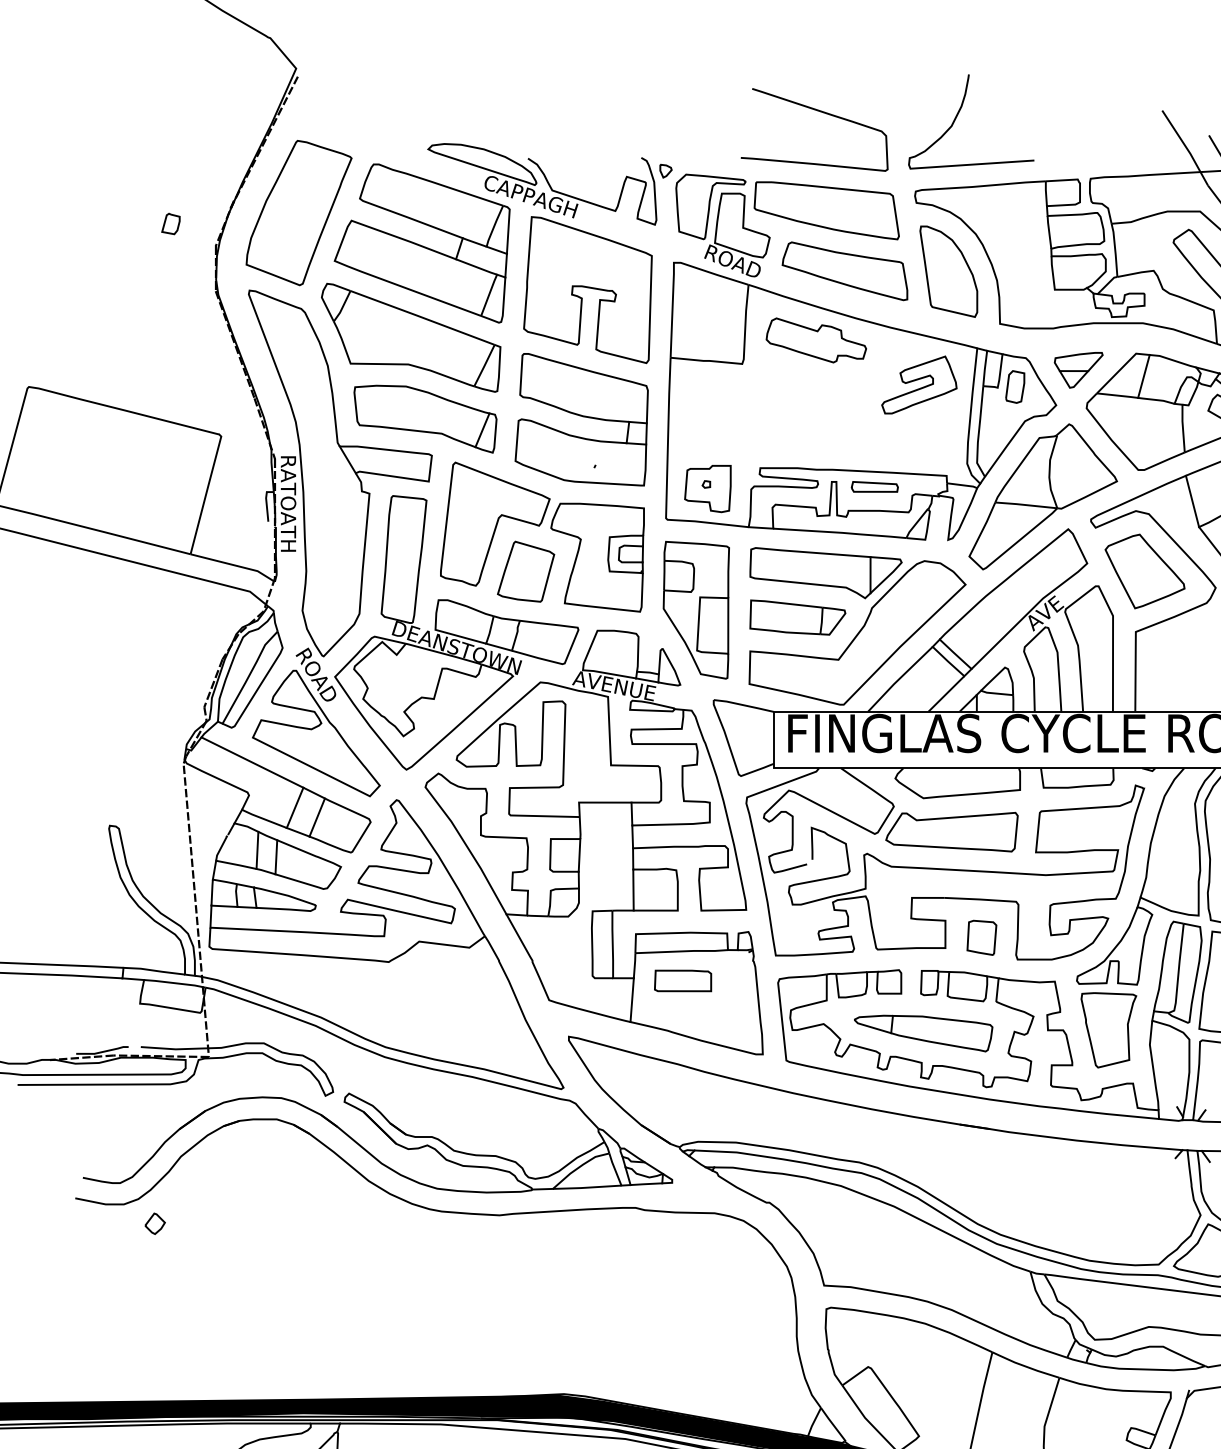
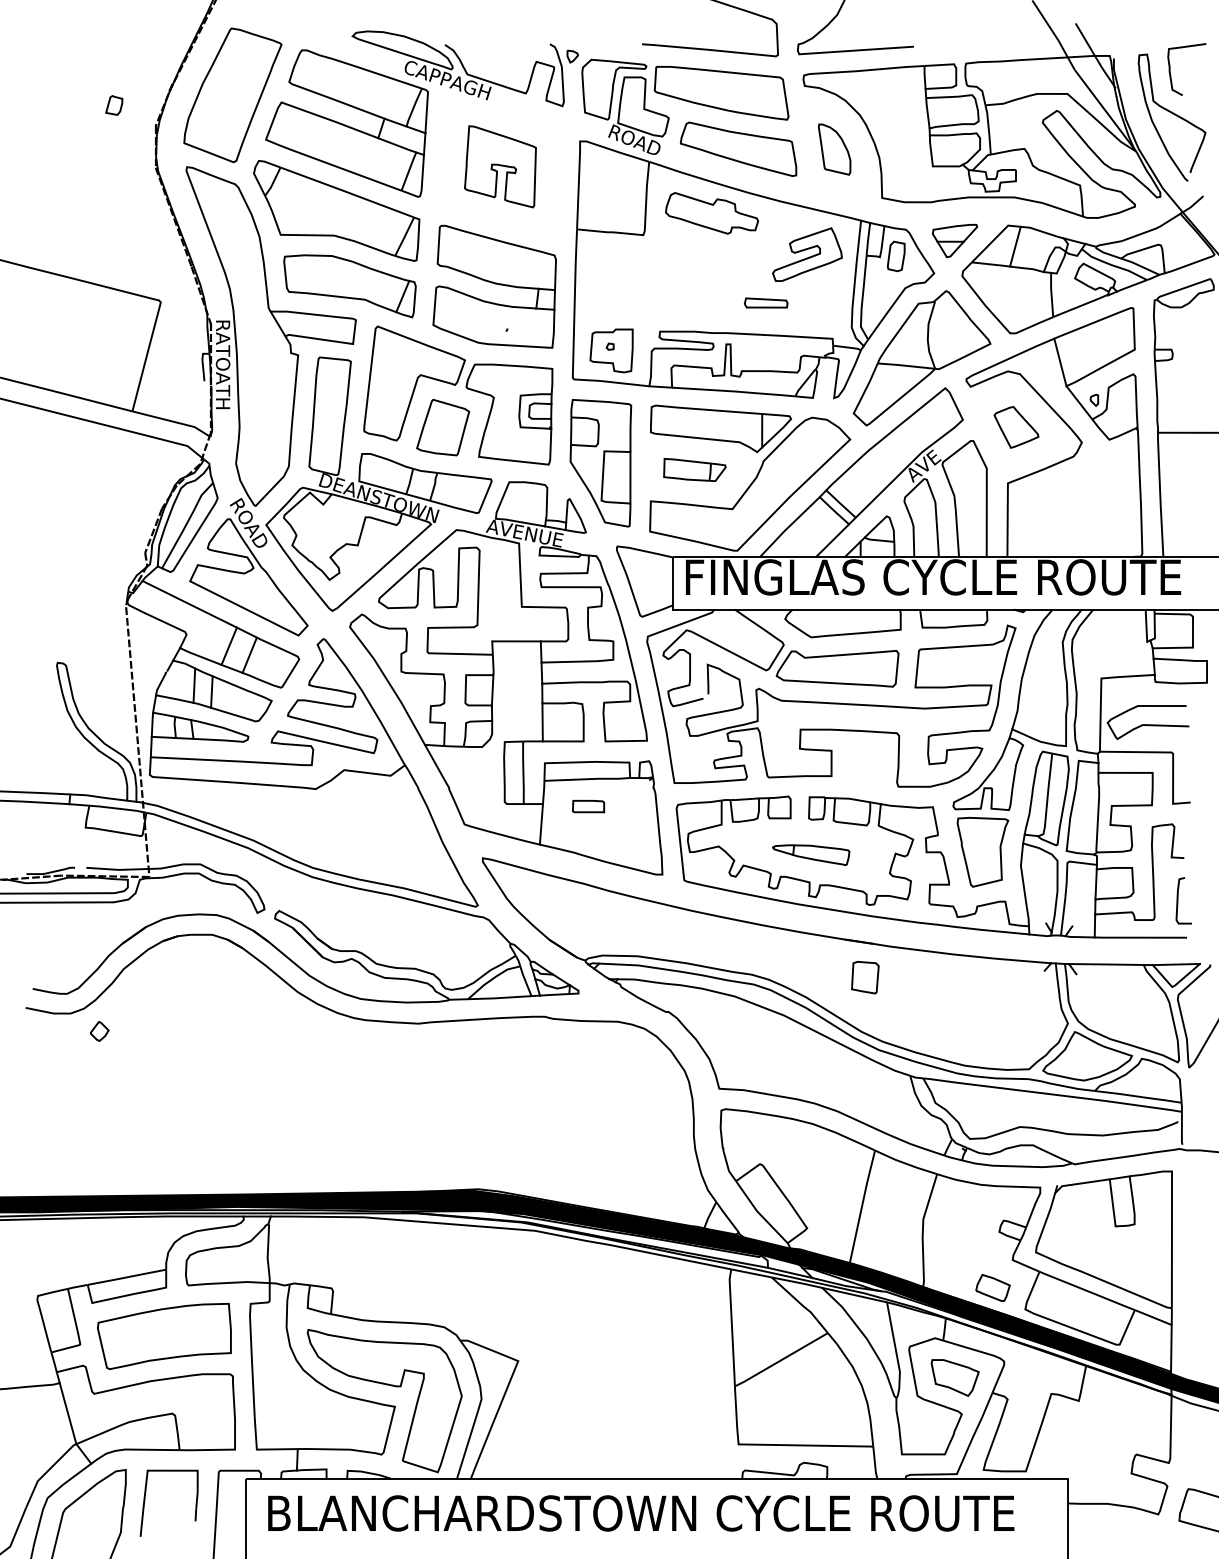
part: (948, 271) -> (834, 149), size x0.6
part: (587, 289) -> (500, 166), size x0.6
part: (874, 486) -> (765, 302), moved
part: (1145, 571) -> (1016, 427), size x0.6
part: (797, 617) -> (694, 469), size x0.7
part: (982, 937) -> (865, 977), moved
part: (683, 980) -> (588, 806), size x0.6
part: (922, 1032) -> (810, 854), size x0.6

